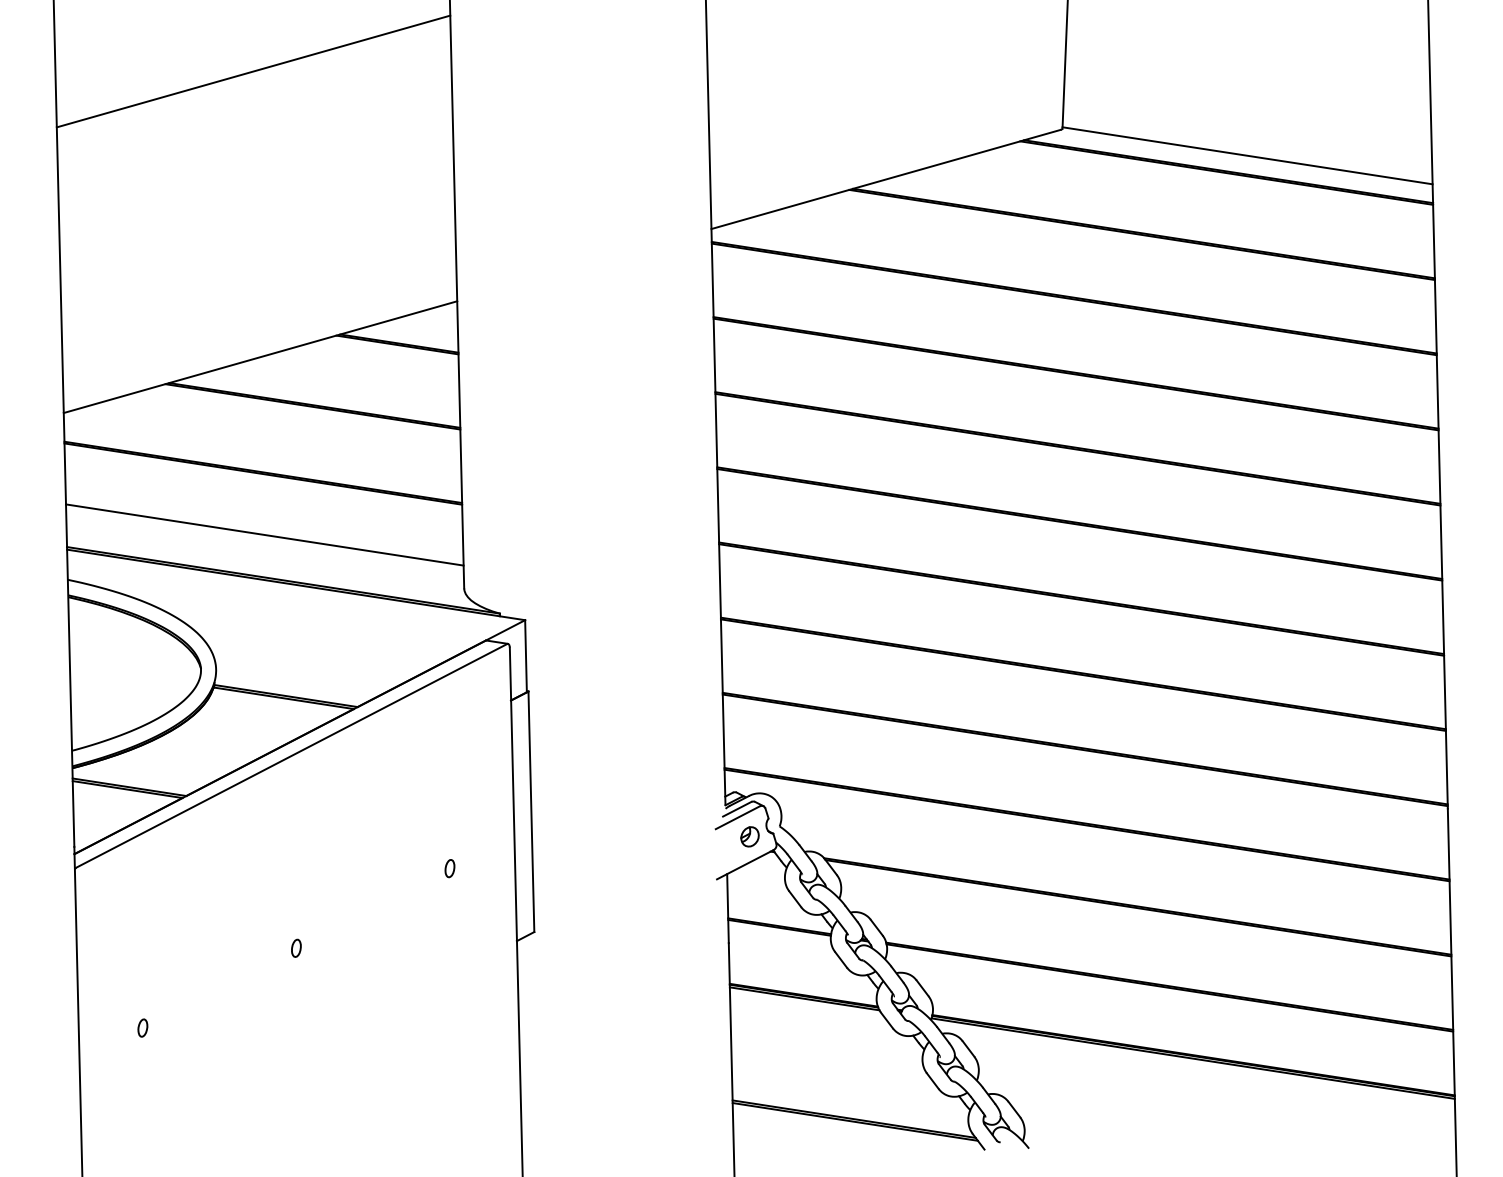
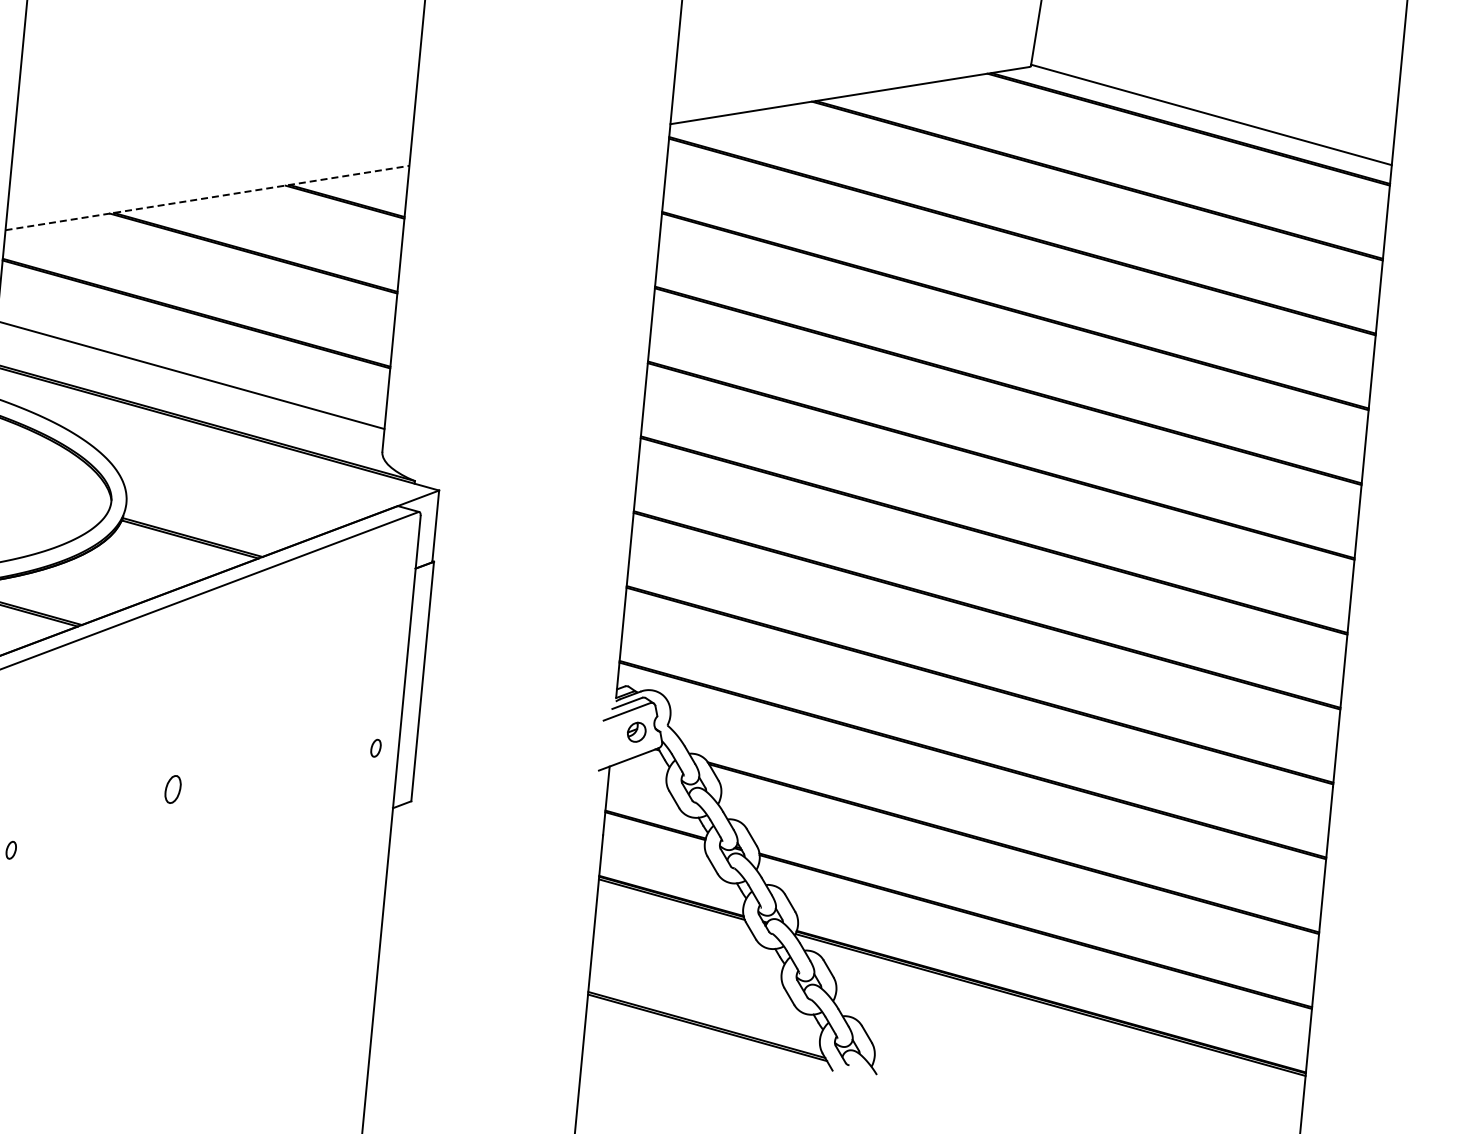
line: (260, 357) -> (207, 198), solid -> dashed
part: (449, 868) -> (375, 748), moved
part: (296, 947) -> (173, 788), size x1.6

